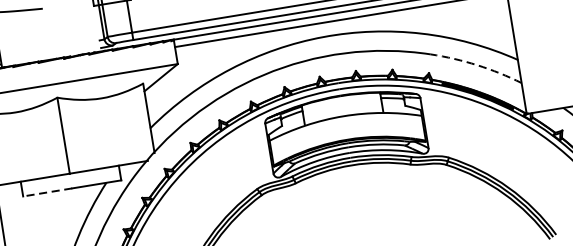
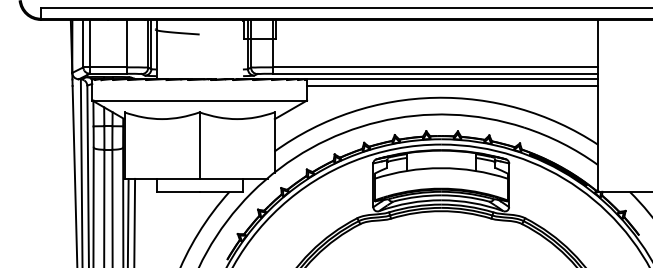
arc: (477, 65) -> (562, 143), dashed -> solid
line: (46, 192) -> (177, 191), dashed -> solid

